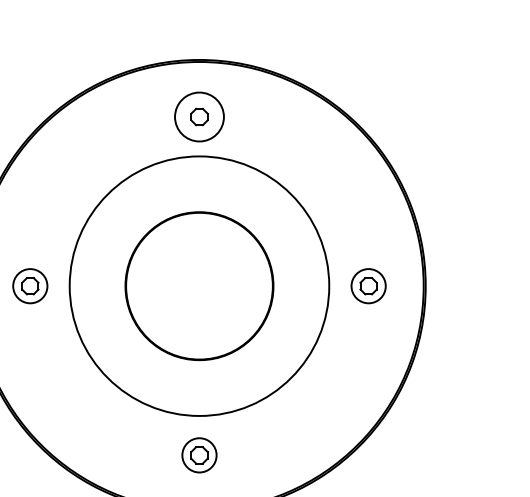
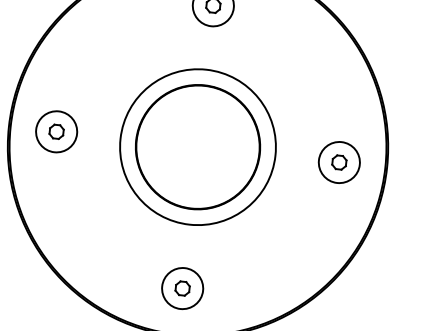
circle: (29, 285) -> (56, 131), size x1.43
circle: (199, 285) -> (198, 146), size x0.71
circle: (368, 285) -> (339, 161), size x1.43
circle: (199, 454) -> (182, 287), size x1.43

